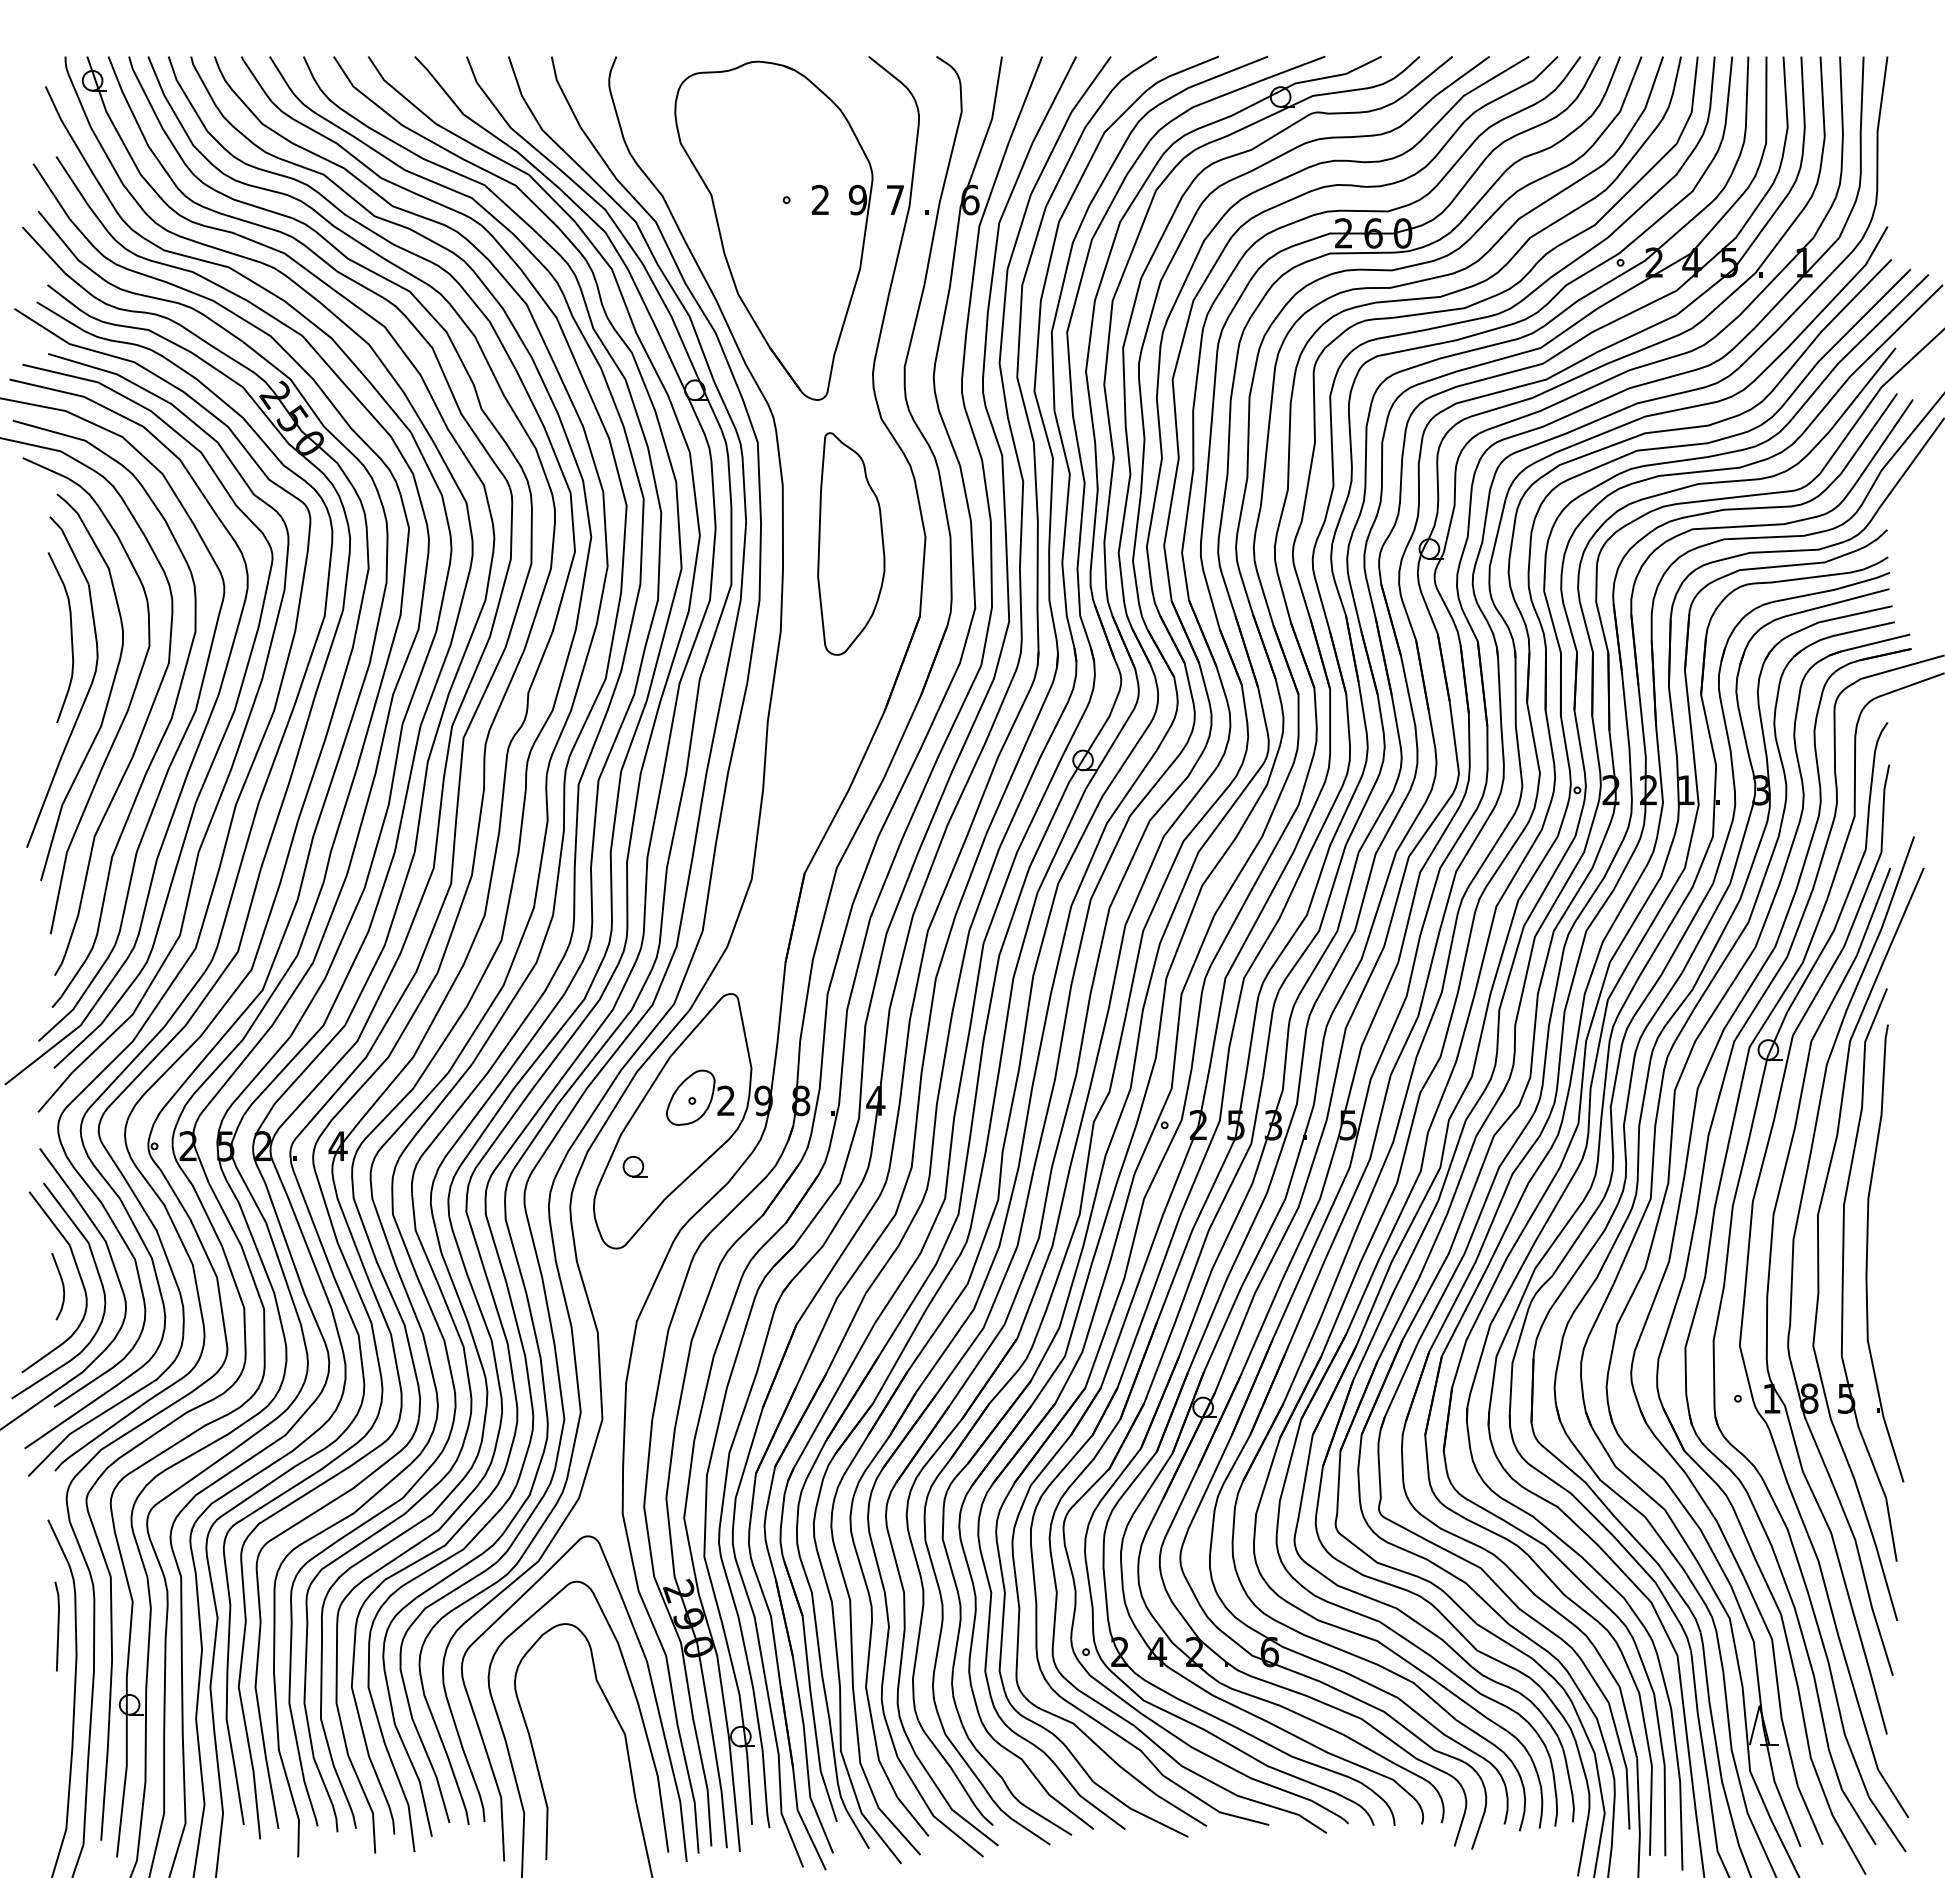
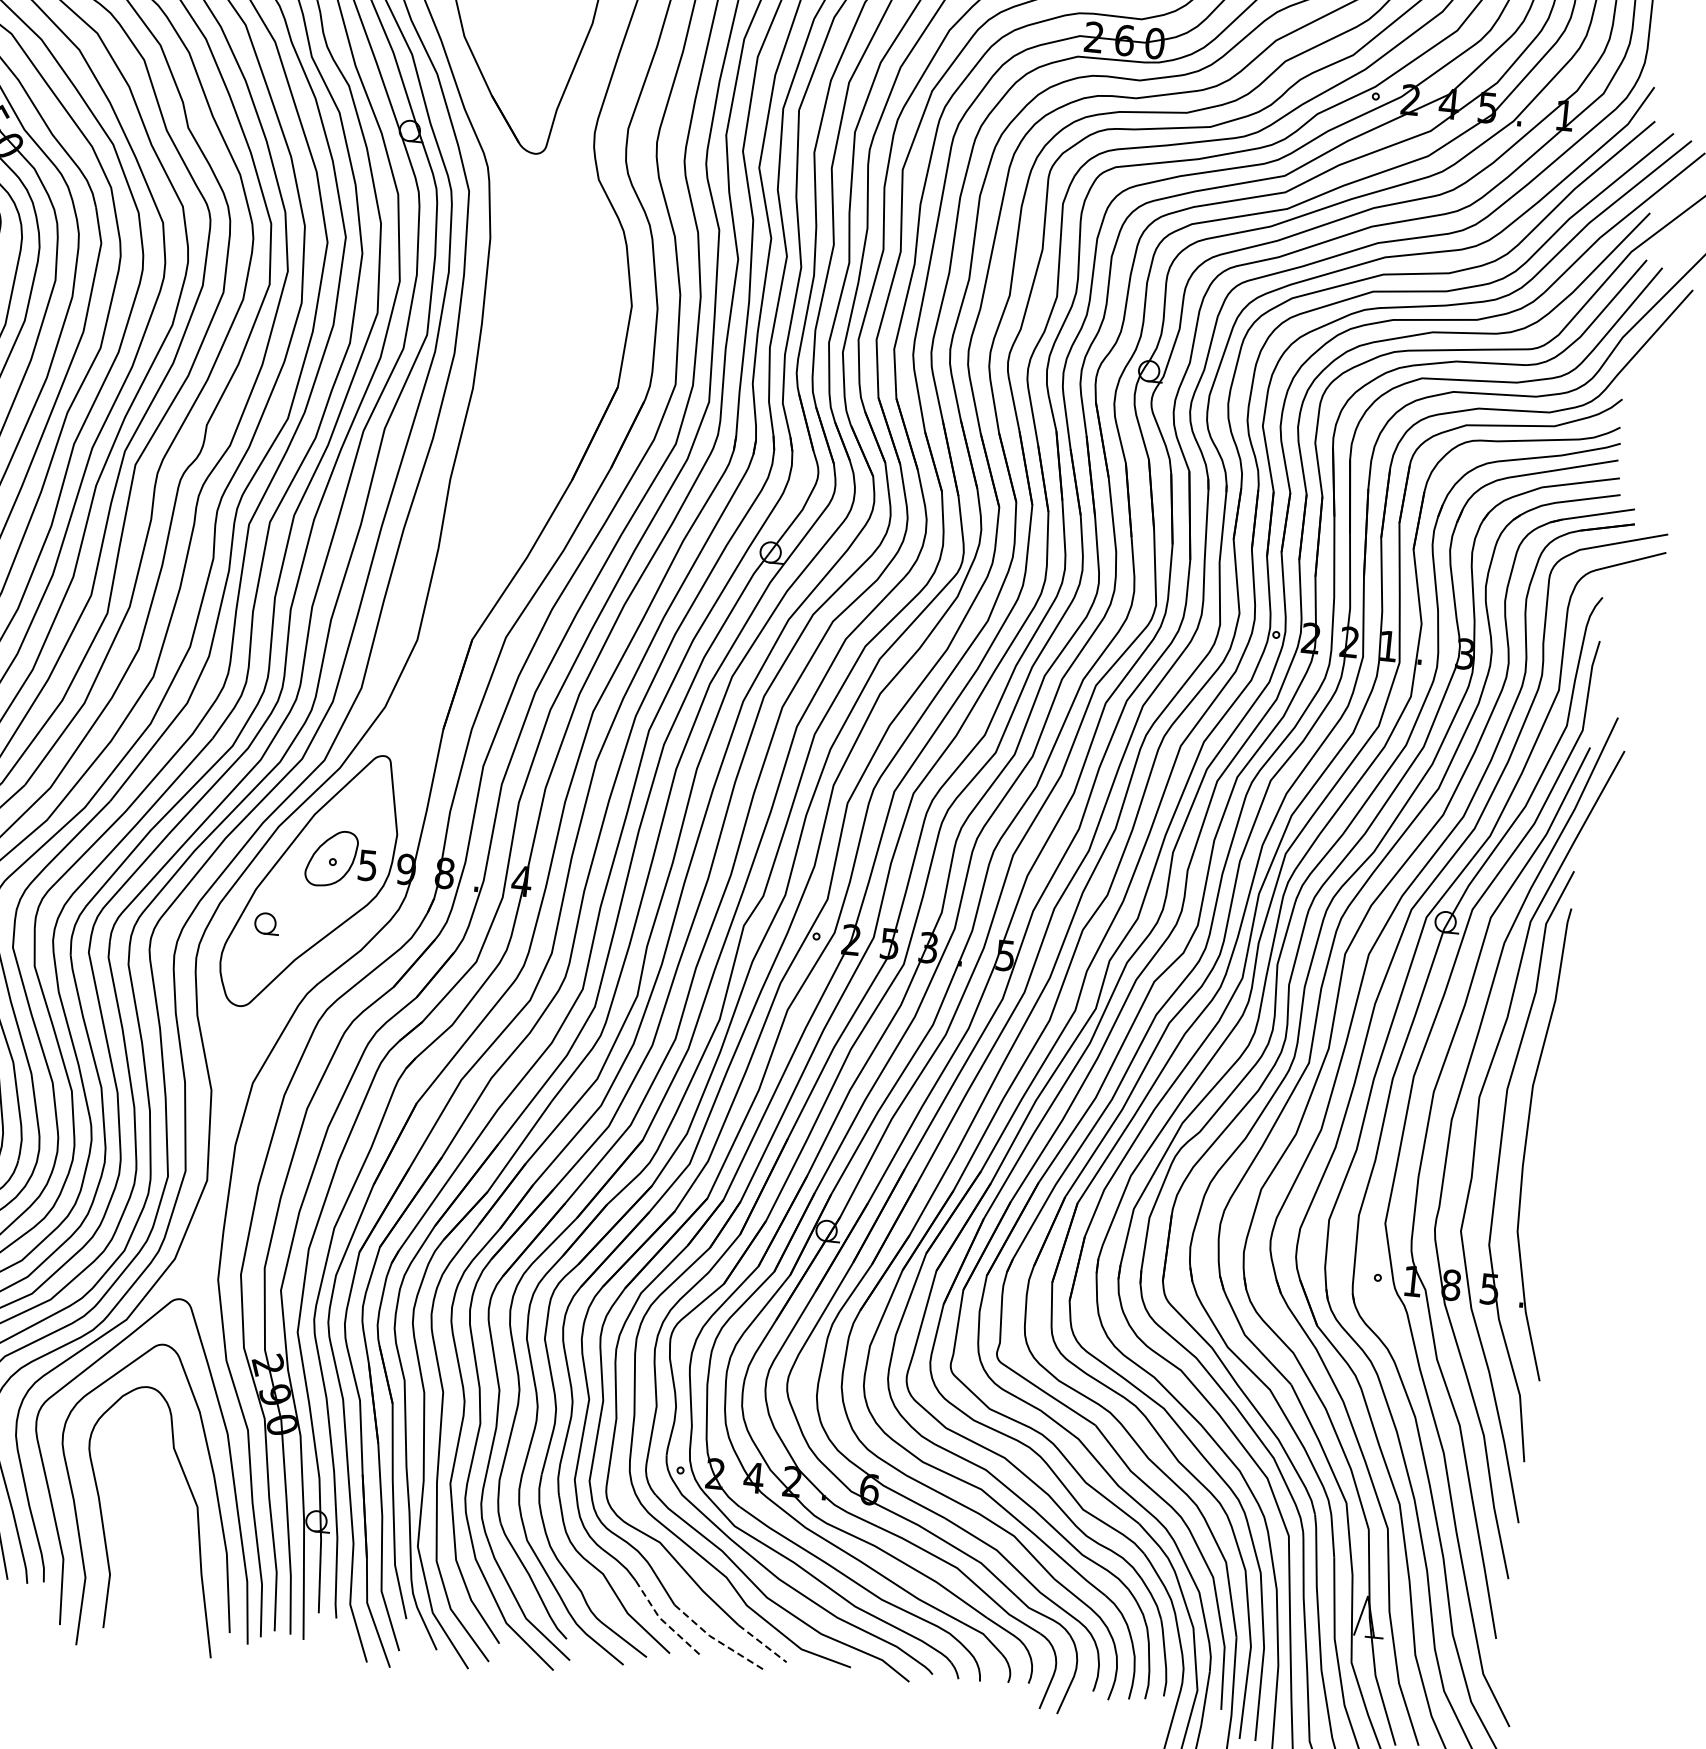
part: (851, 543) -> (555, 305), removed
text: (725, 1100) -> (367, 865), 2 -> 5
line: (1085, 1799) -> (664, 1622), solid -> dashed
line: (1182, 1810) -> (763, 1643), solid -> dashed
line: (1138, 1812) -> (717, 1640), solid -> dashed

